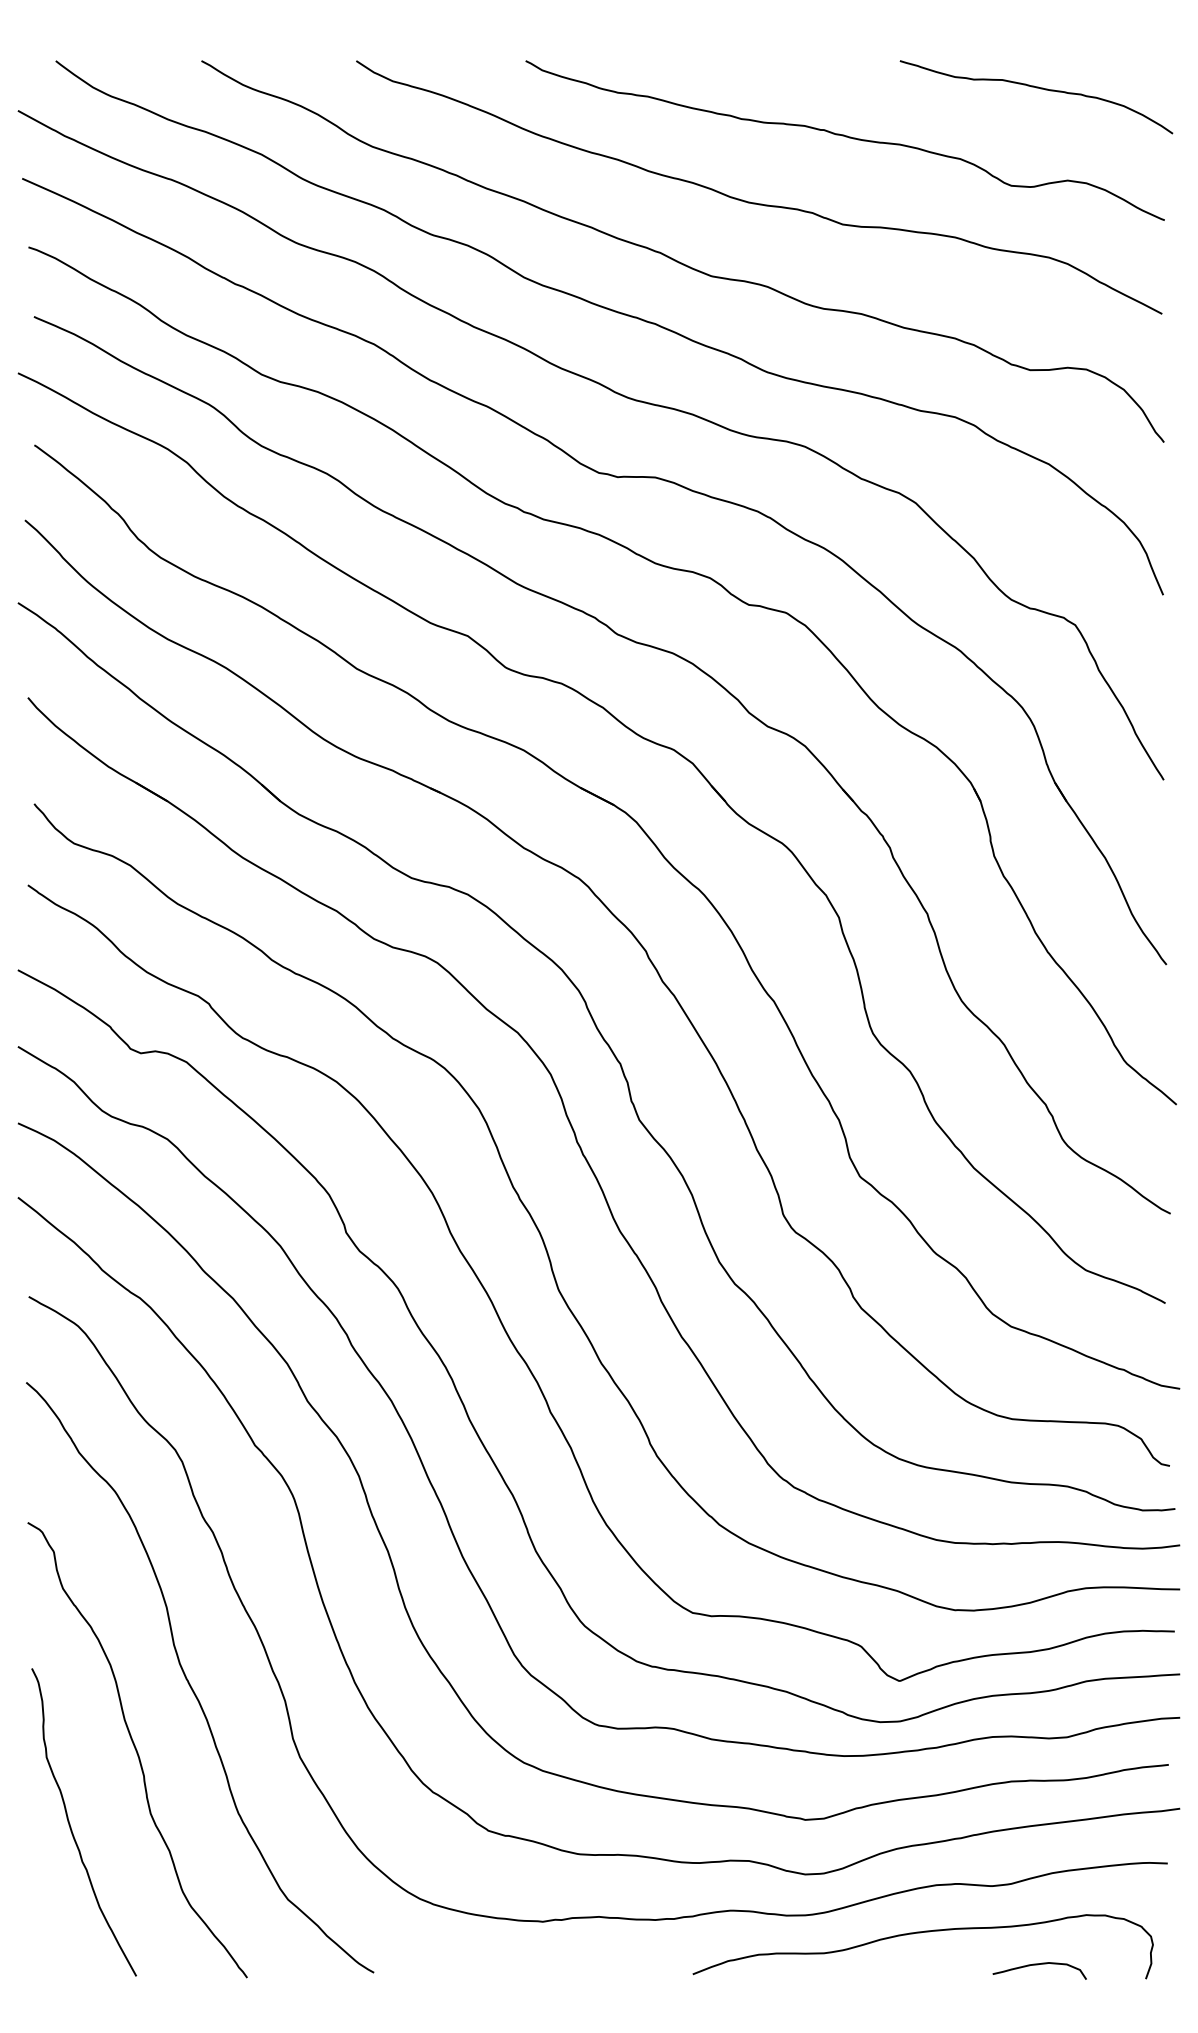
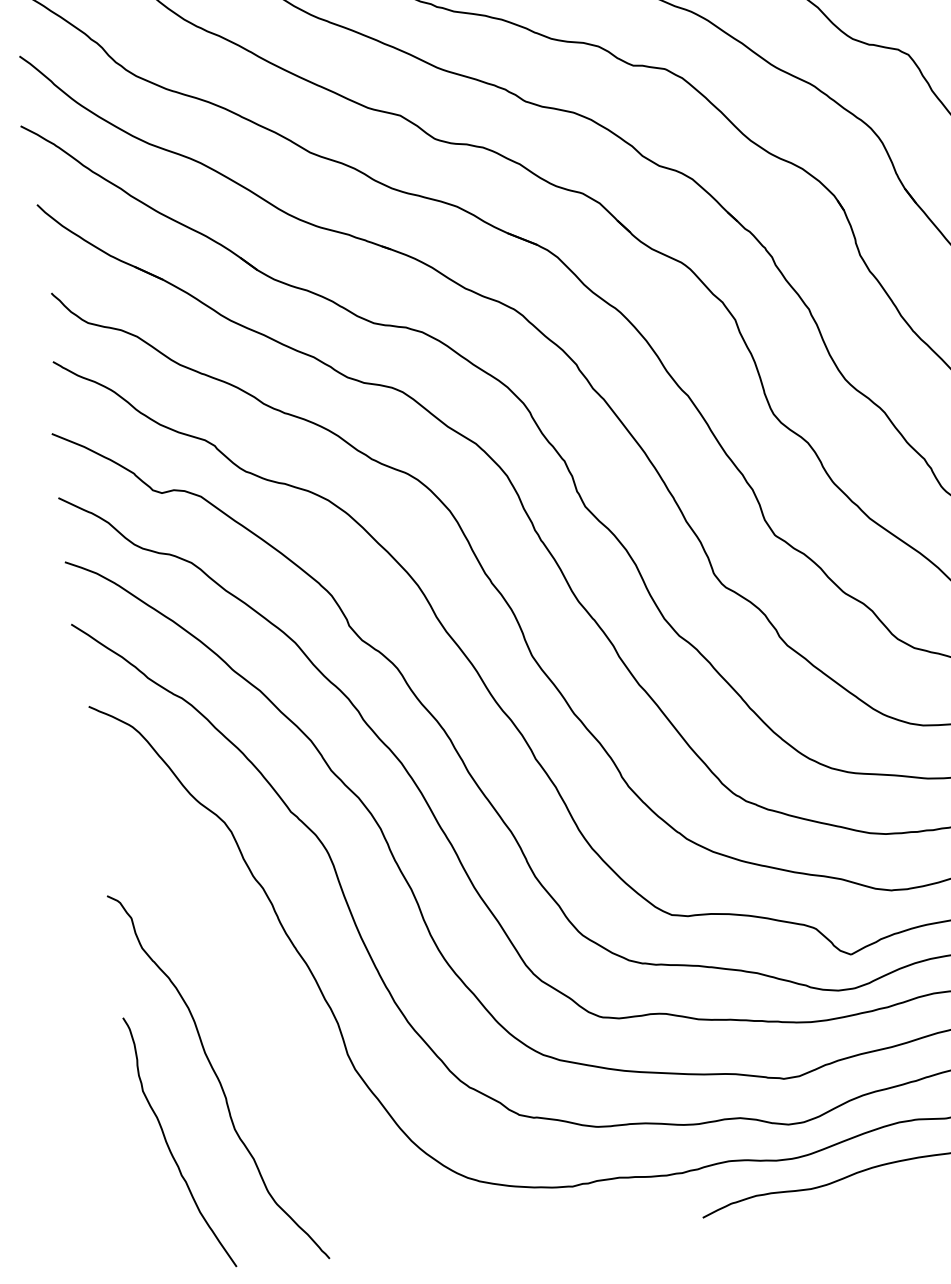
curve: (190, 1683) -> (257, 1016), removed

